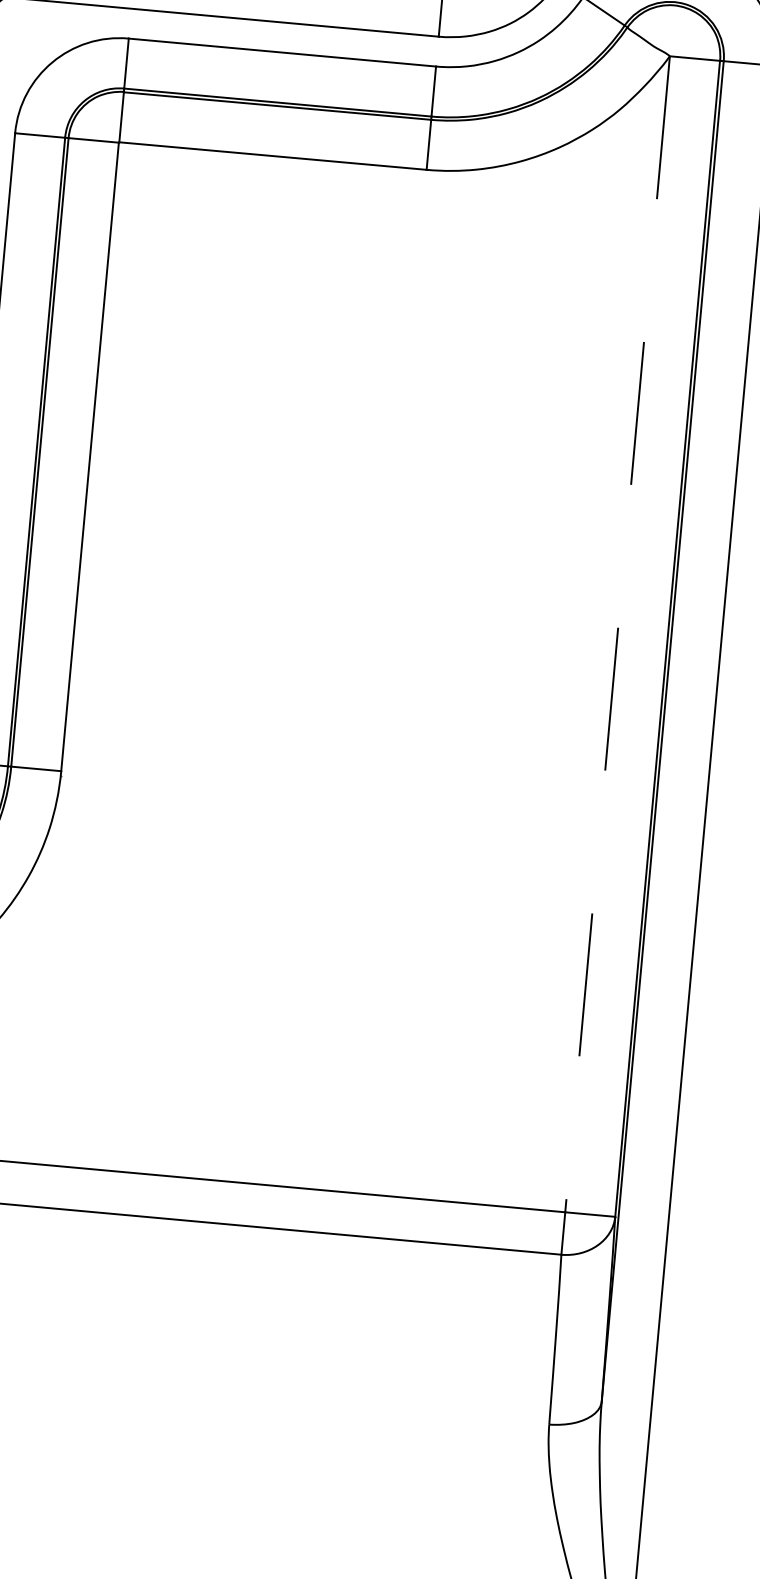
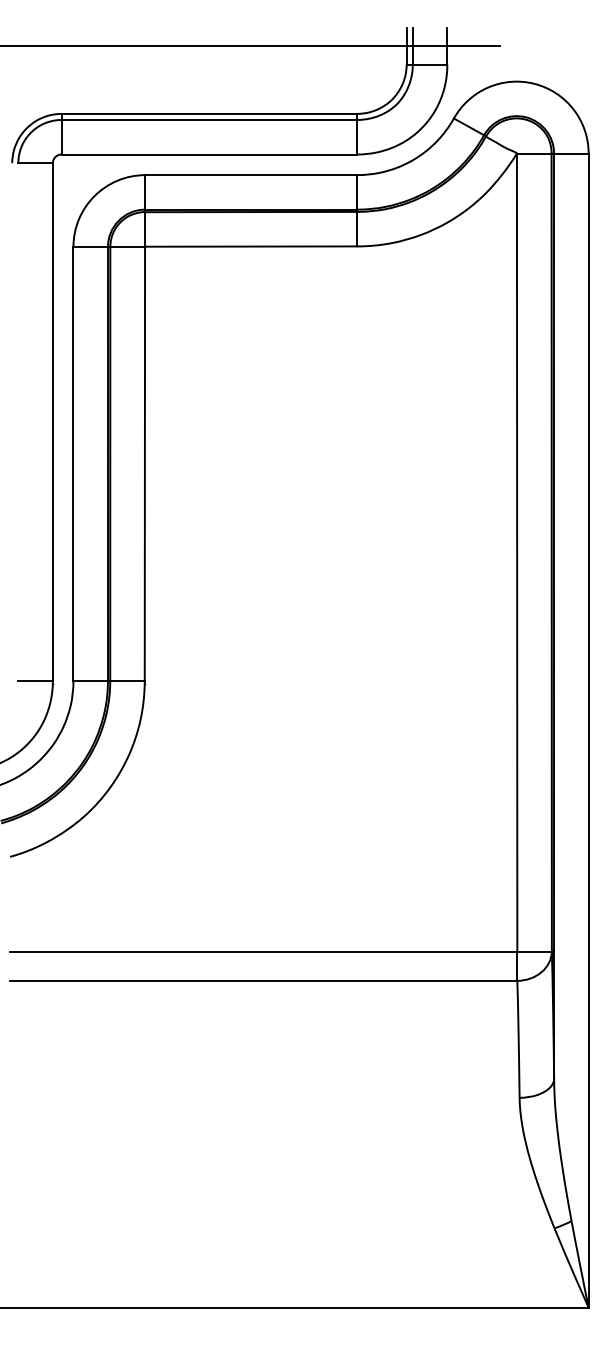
line: (617, 635) -> (517, 553), dashed -> solid

